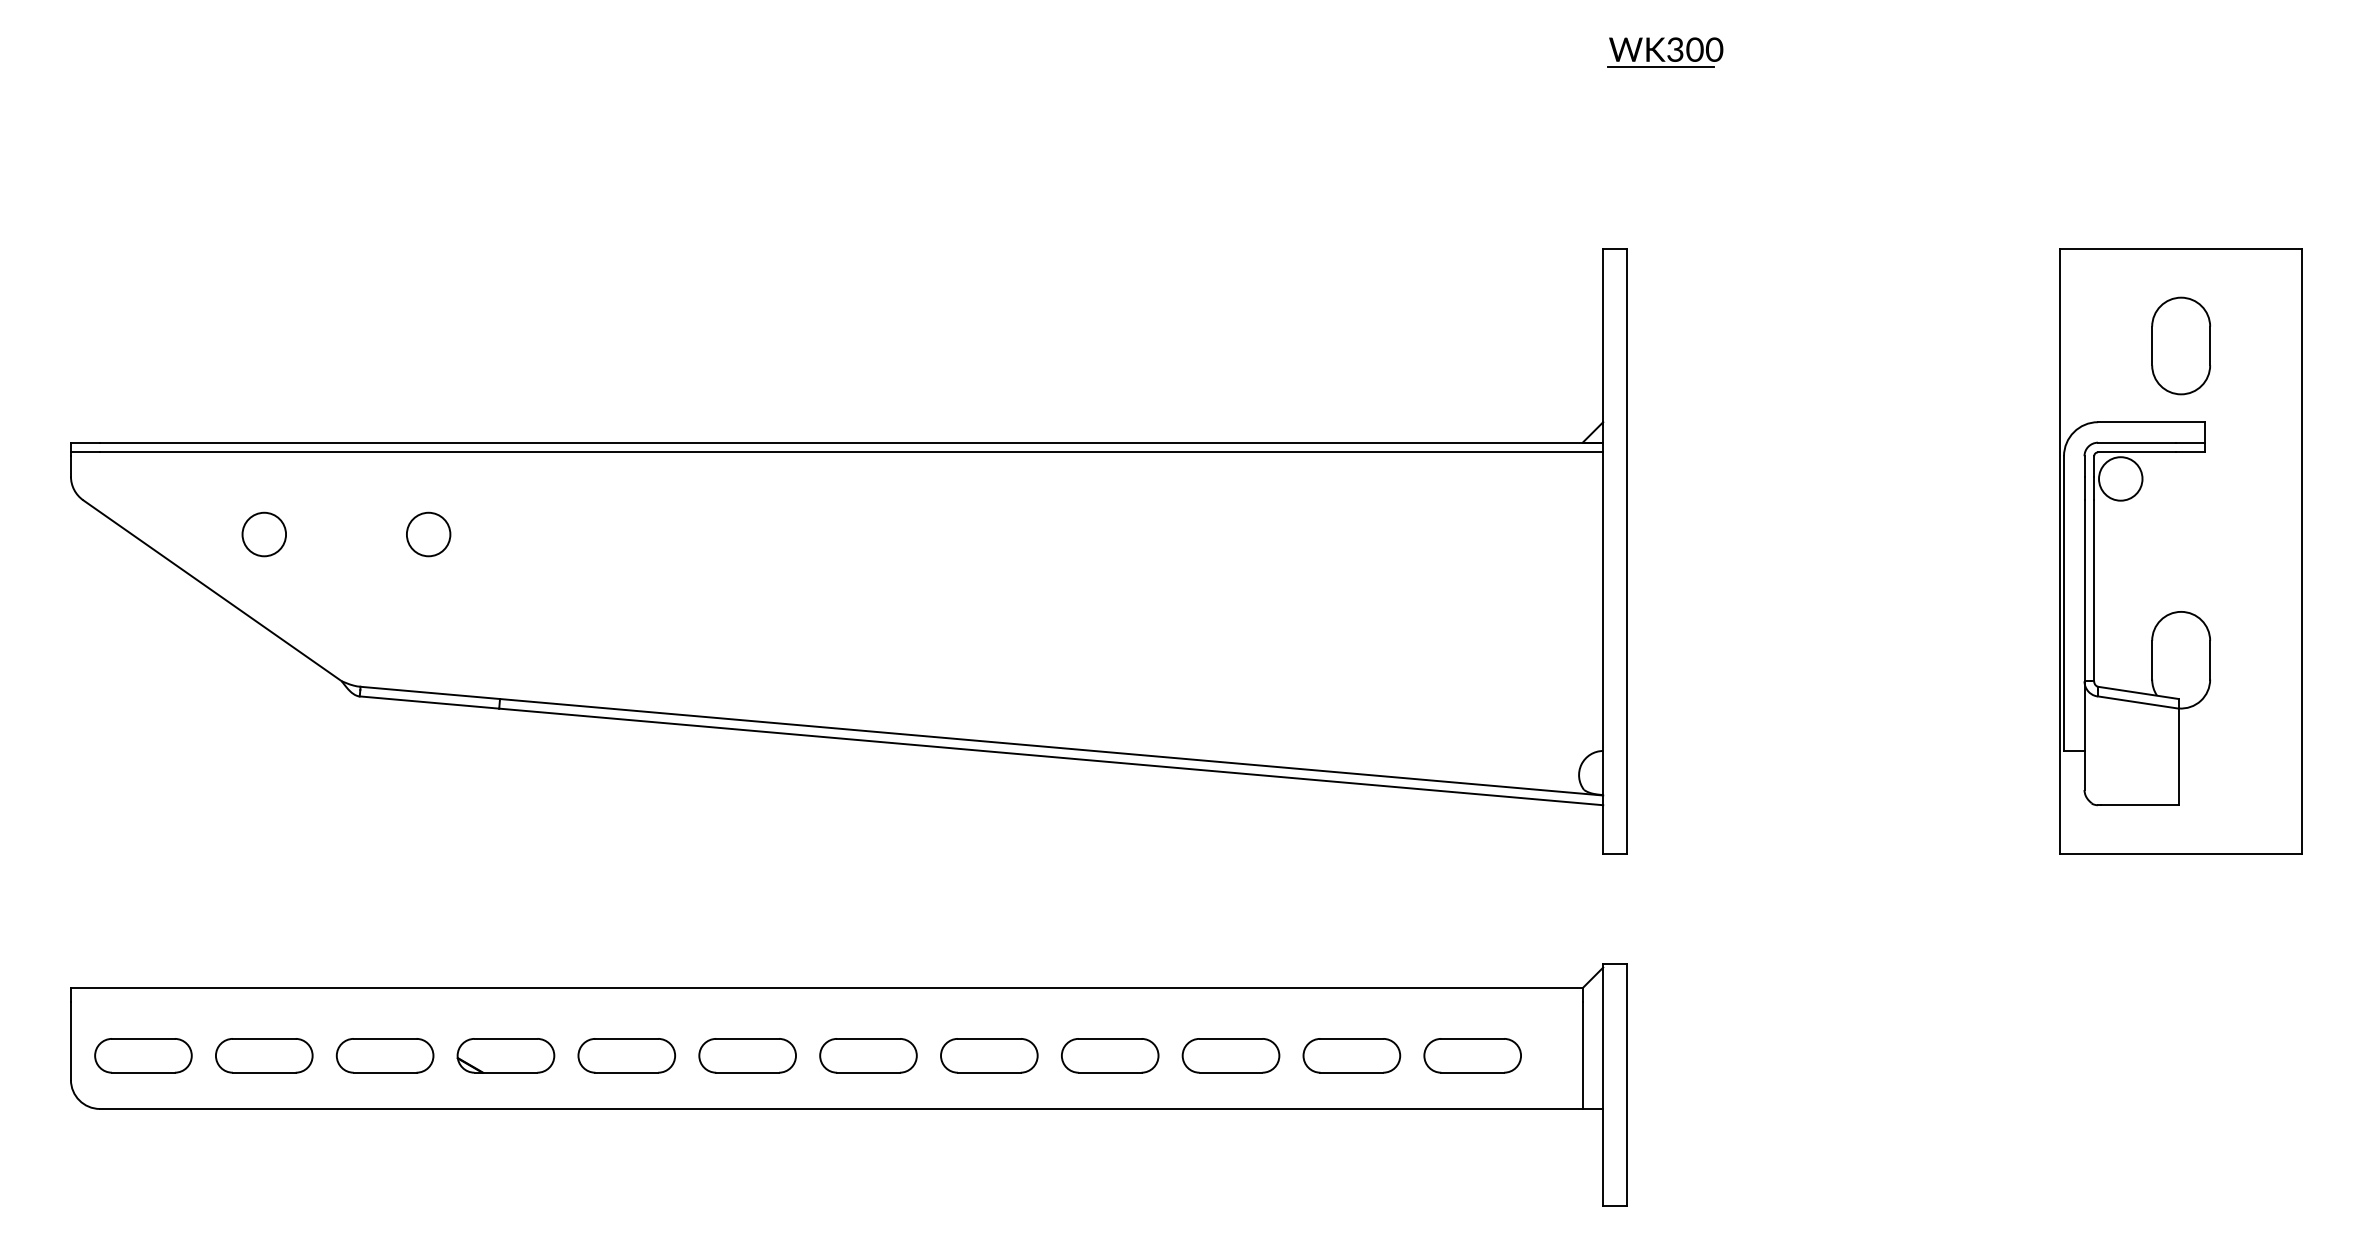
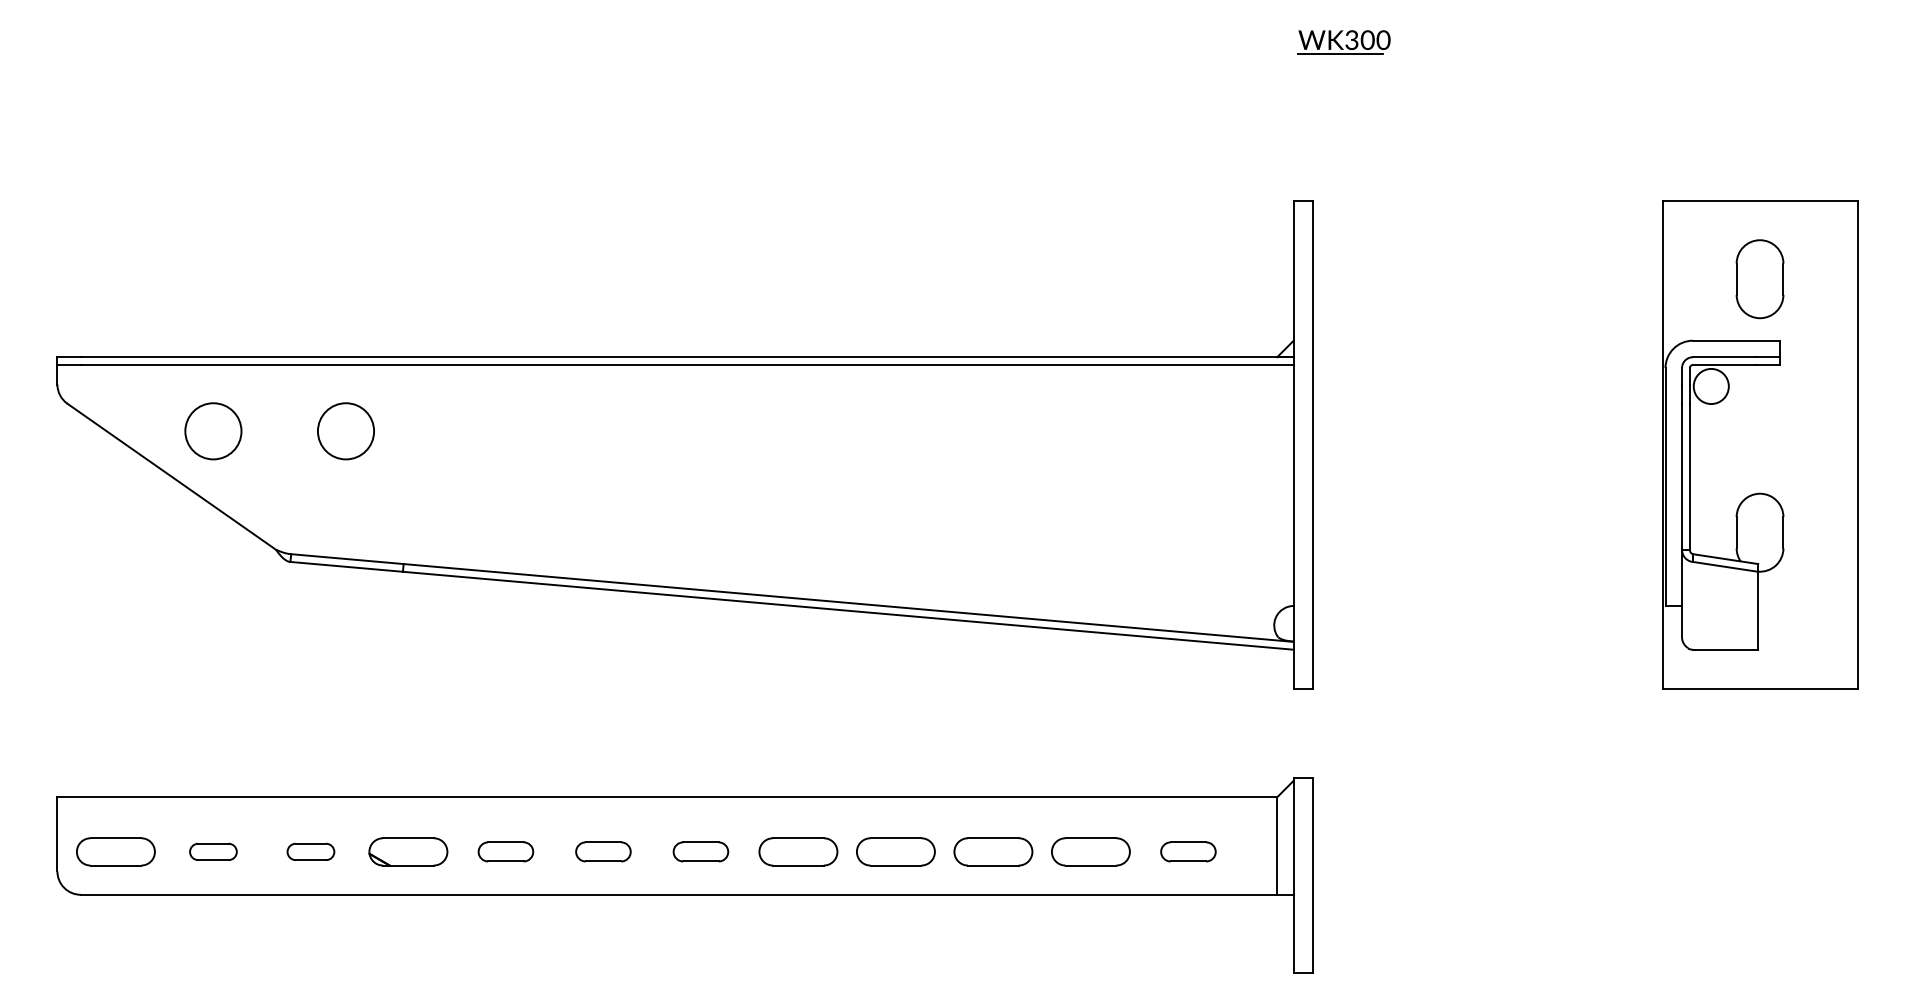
circle: (263, 533) -> (212, 430), size x1.6
circle: (427, 533) -> (345, 430), size x1.6
part: (264, 1055) -> (213, 851), size x0.6
part: (384, 1055) -> (310, 851), size x0.6
part: (626, 1055) -> (505, 851), size x0.7
part: (747, 1055) -> (603, 851), size x0.7
part: (867, 1055) -> (700, 851), size x0.7
part: (1472, 1055) -> (1188, 851), size x0.7

